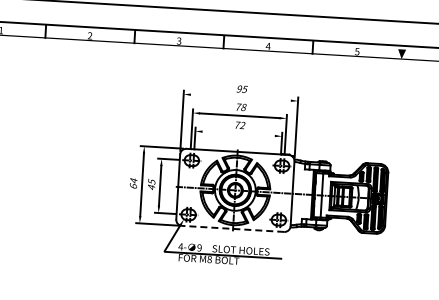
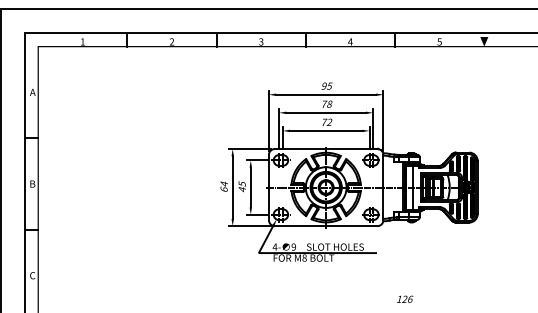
line: (241, 97) -> (326, 94), added
line: (239, 133) -> (326, 130), added
line: (232, 229) -> (325, 226), dashed -> solid

